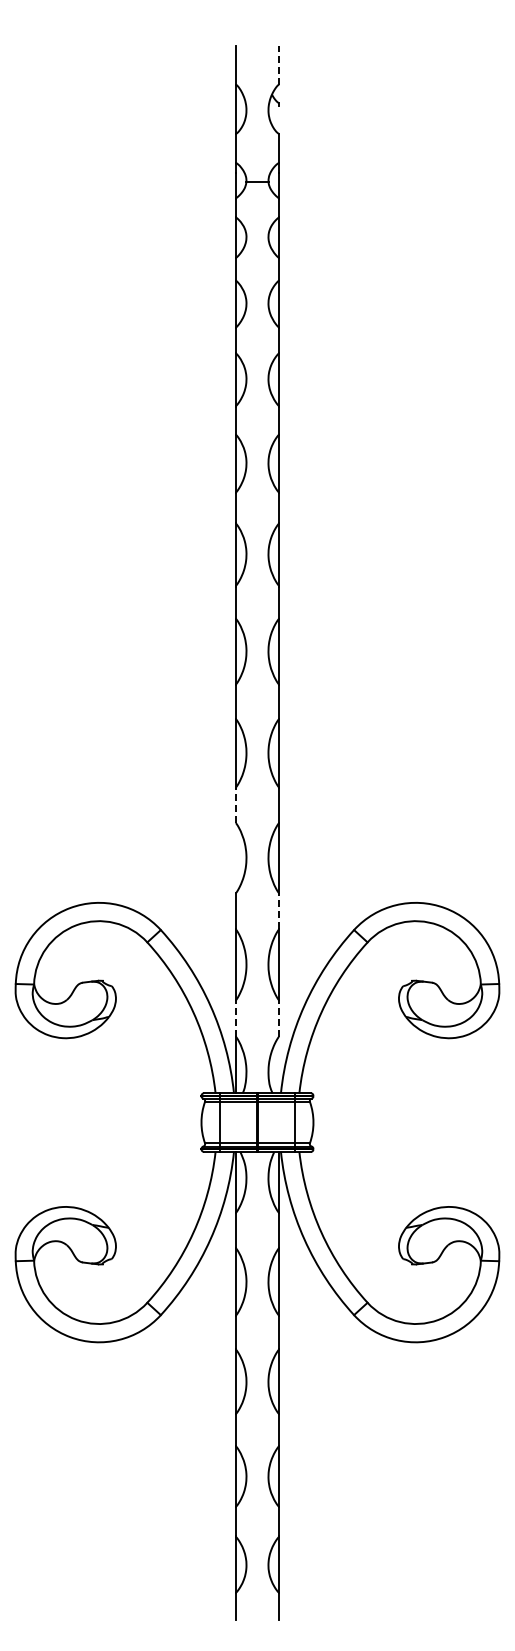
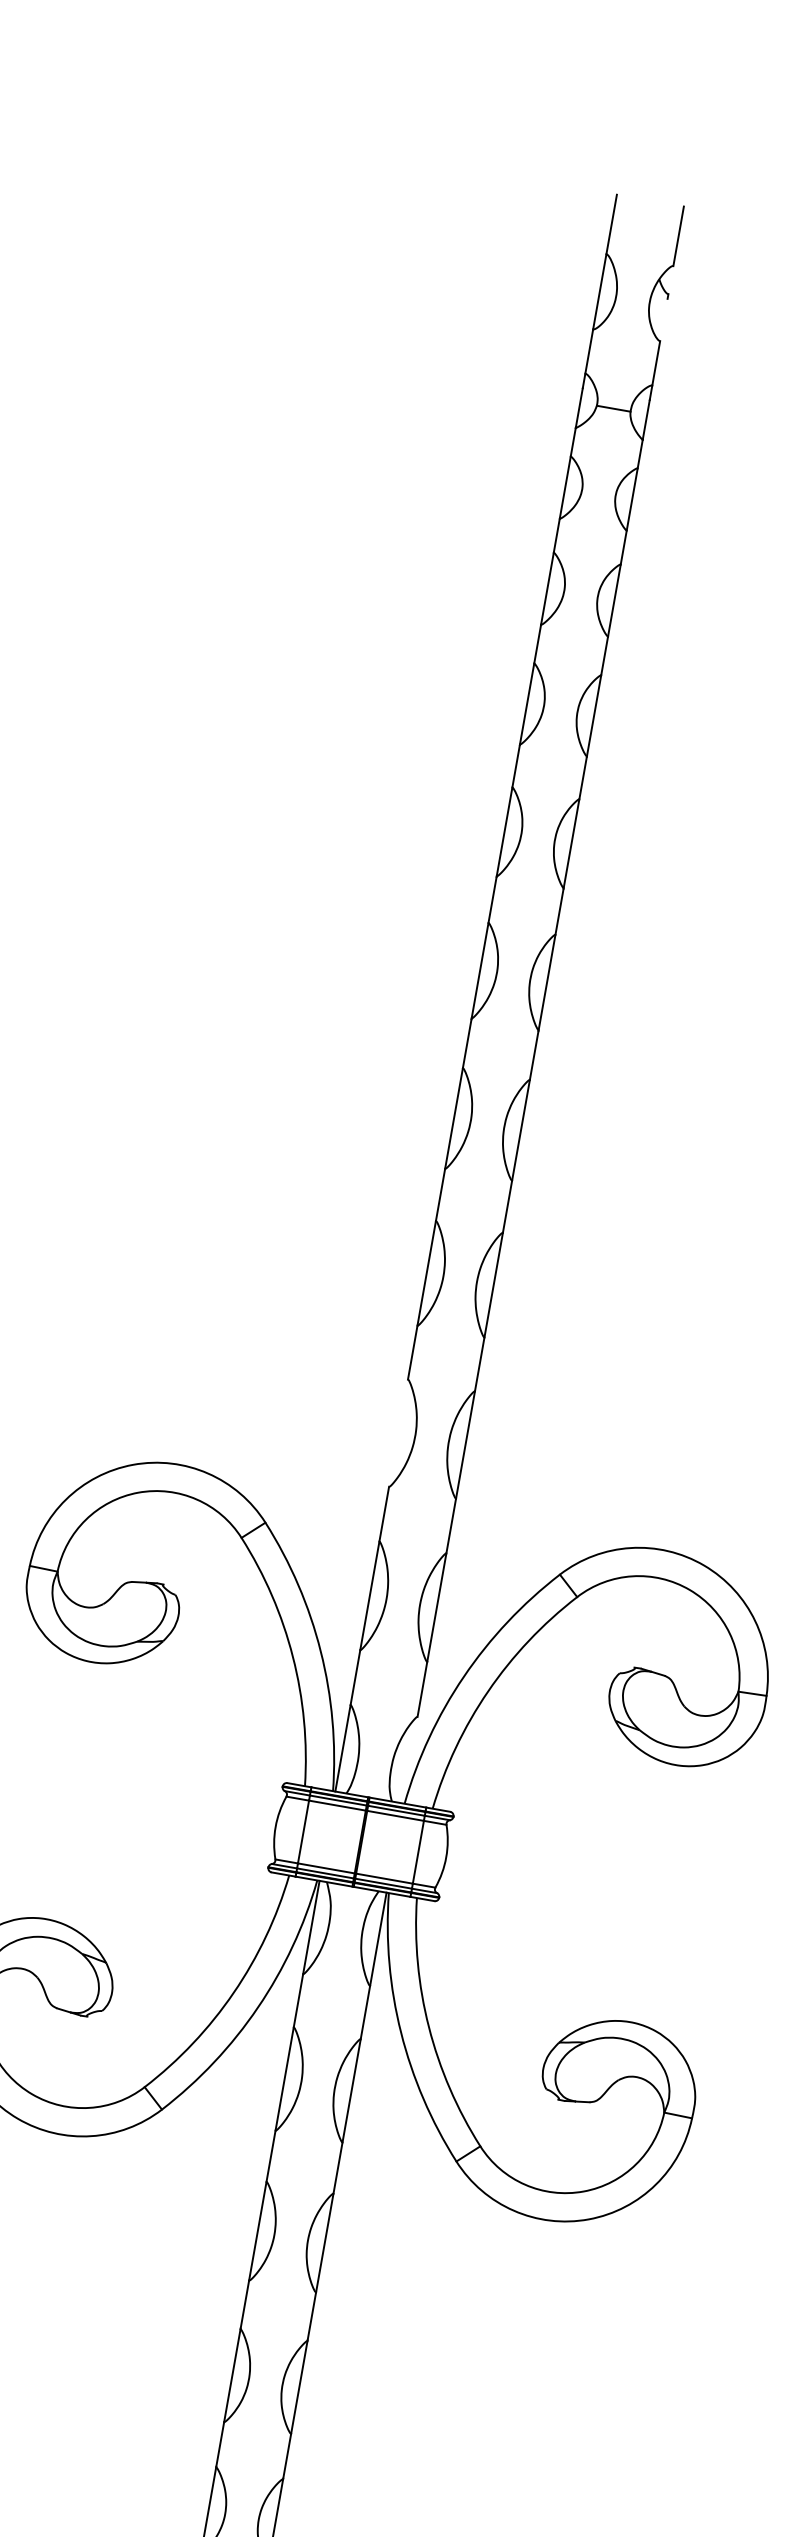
line: (279, 65) -> (678, 236), dashed -> solid
line: (235, 805) -> (412, 1352), dashed -> solid
line: (279, 910) -> (451, 1524), dashed -> solid
line: (235, 1018) -> (355, 1677), dashed -> solid
line: (279, 1018) -> (422, 1689), dashed -> solid

